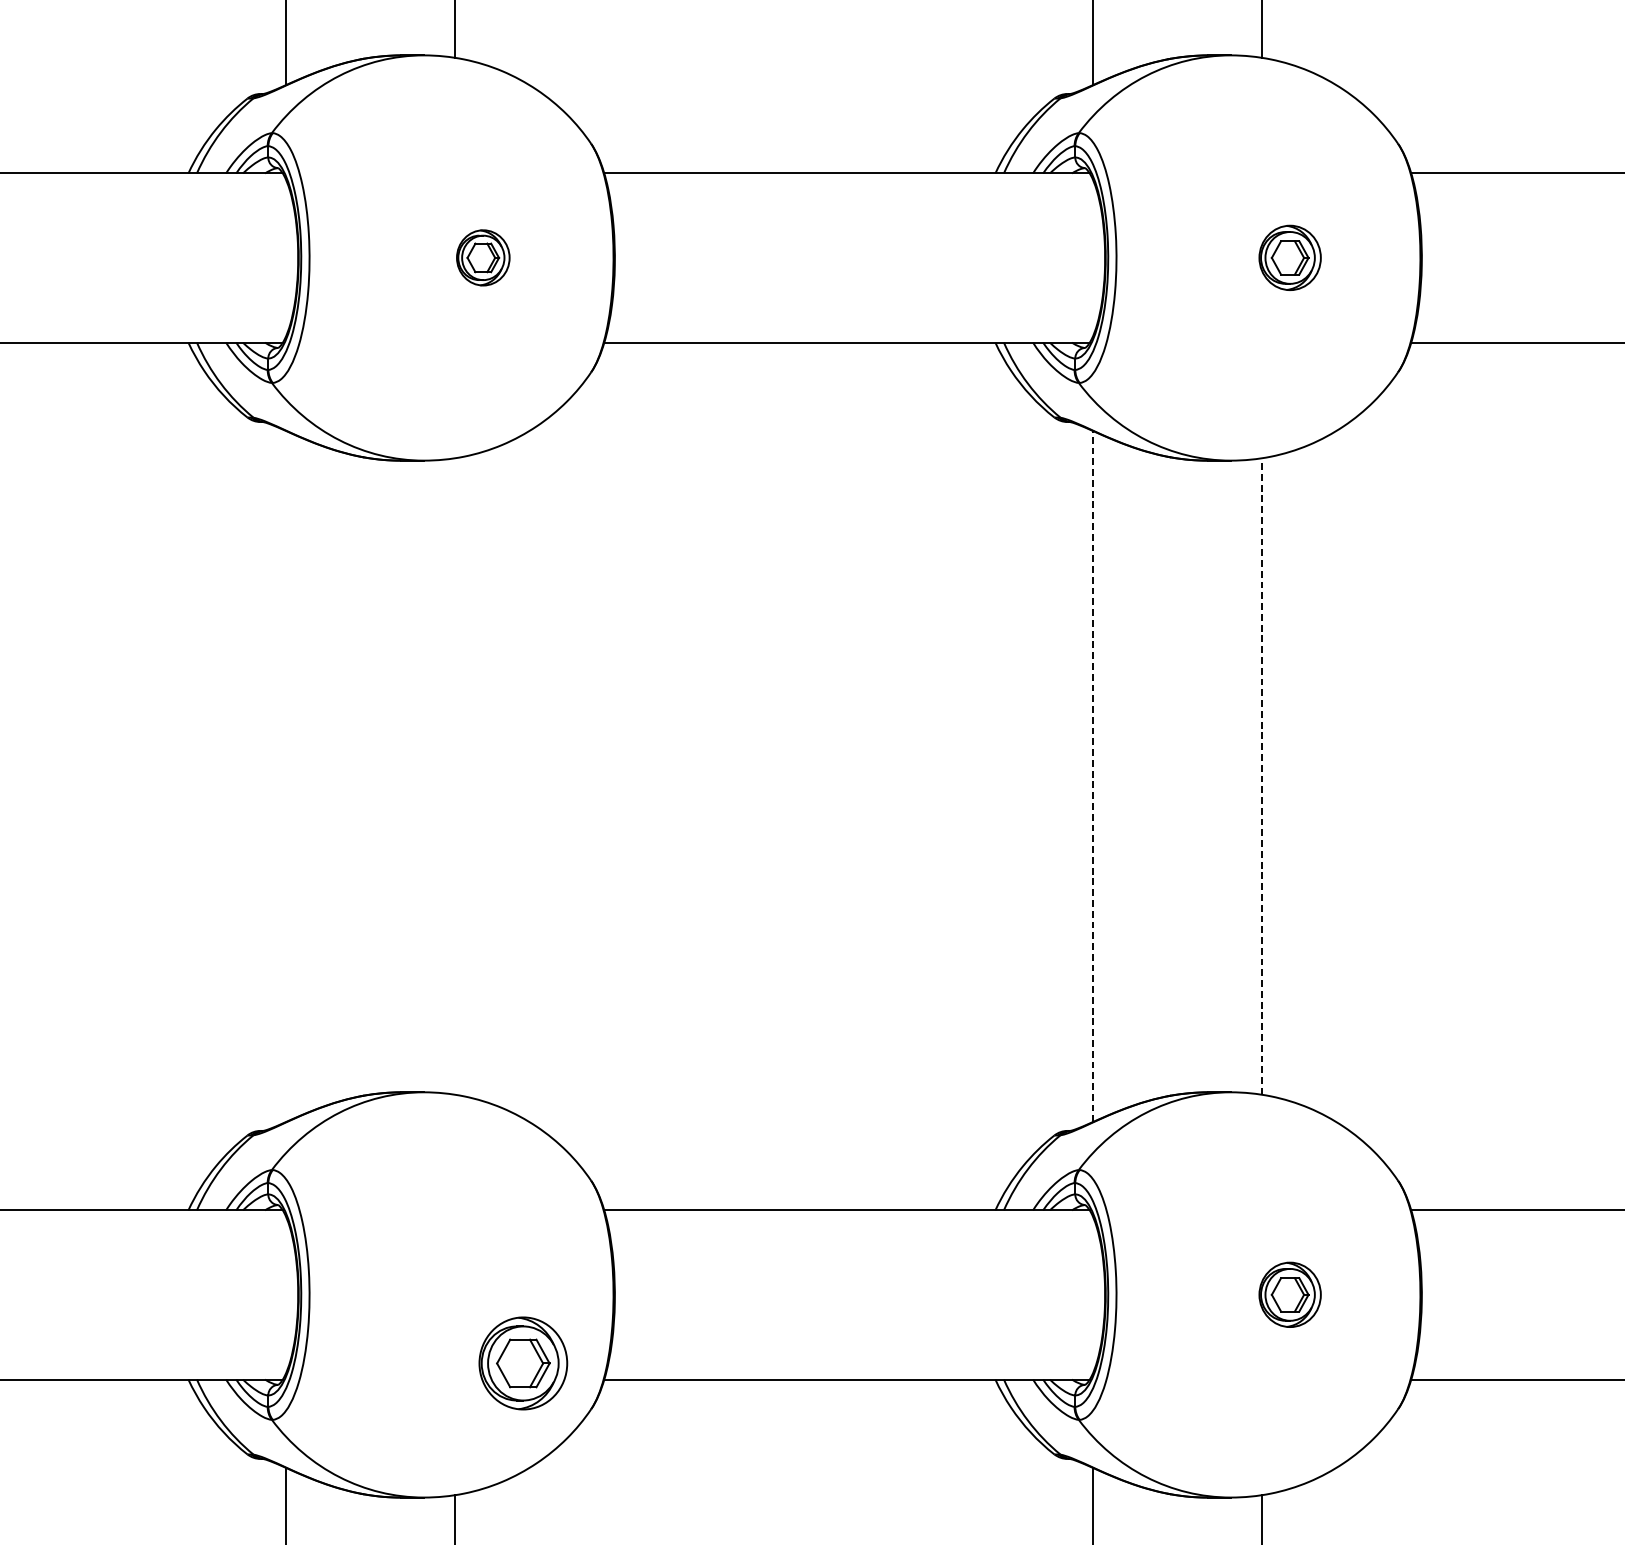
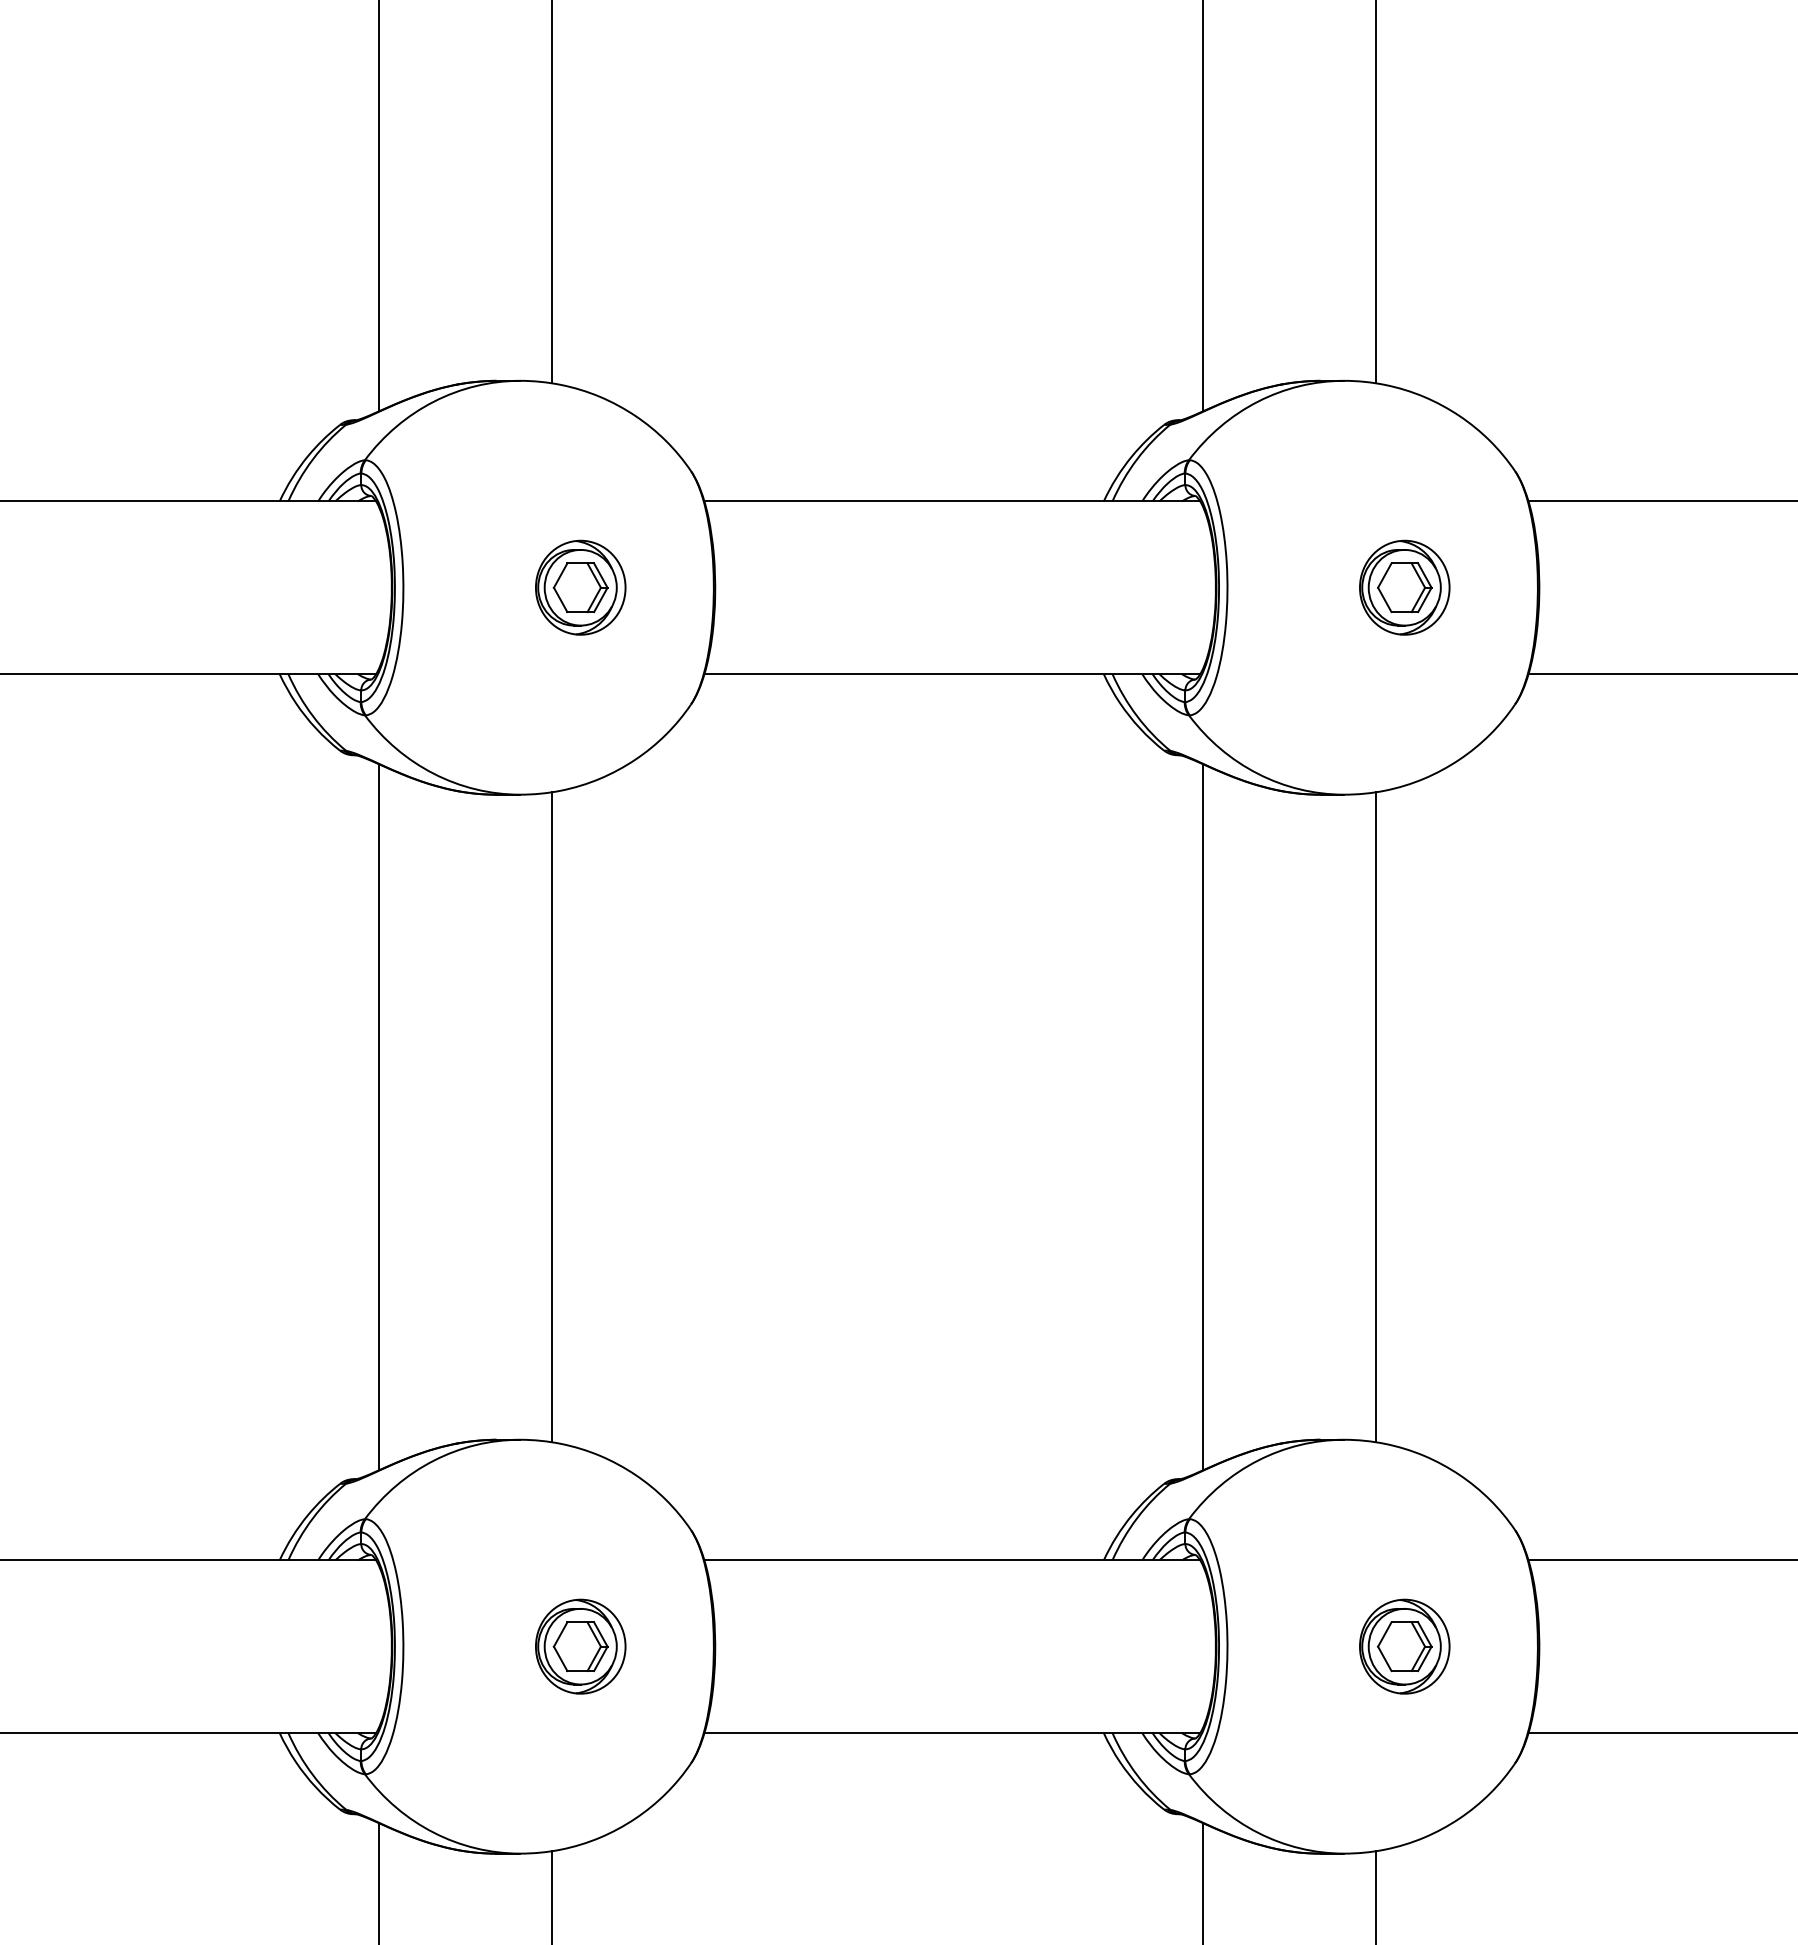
part: (482, 257) -> (580, 587), size x1.67
part: (1289, 257) -> (1404, 587), size x1.43
line: (1093, 775) -> (1203, 1116), dashed -> solid
line: (285, 776) -> (378, 1117), added
line: (454, 776) -> (551, 1117), added
line: (1261, 776) -> (1375, 1117), dashed -> solid
part: (1289, 1294) -> (1404, 1646), size x1.43
part: (523, 1363) -> (580, 1646), moved

